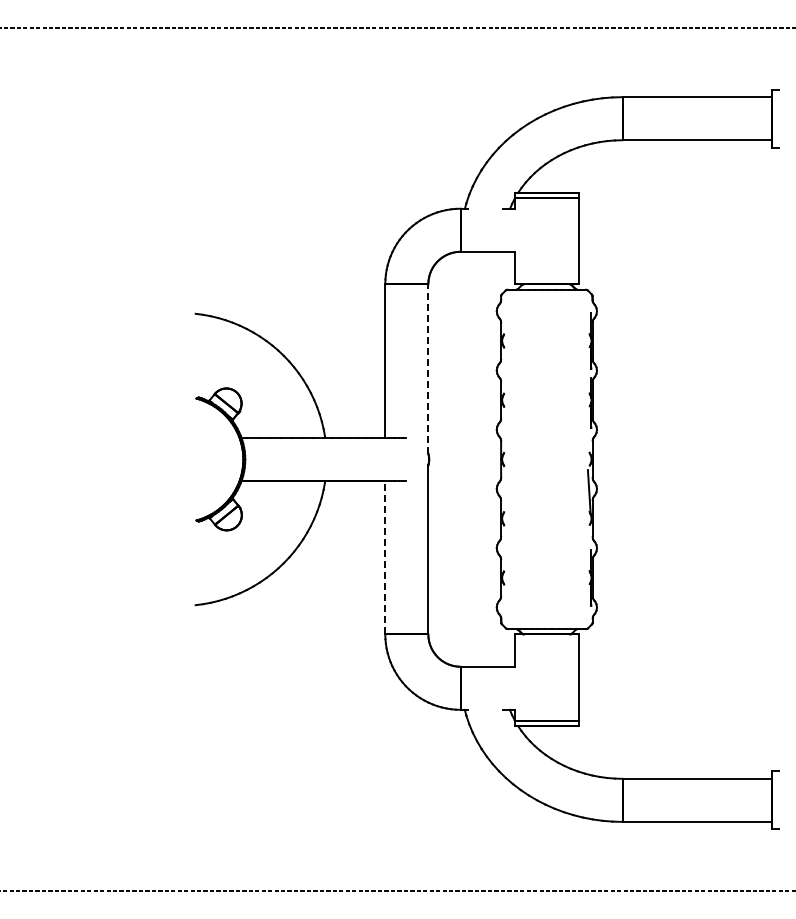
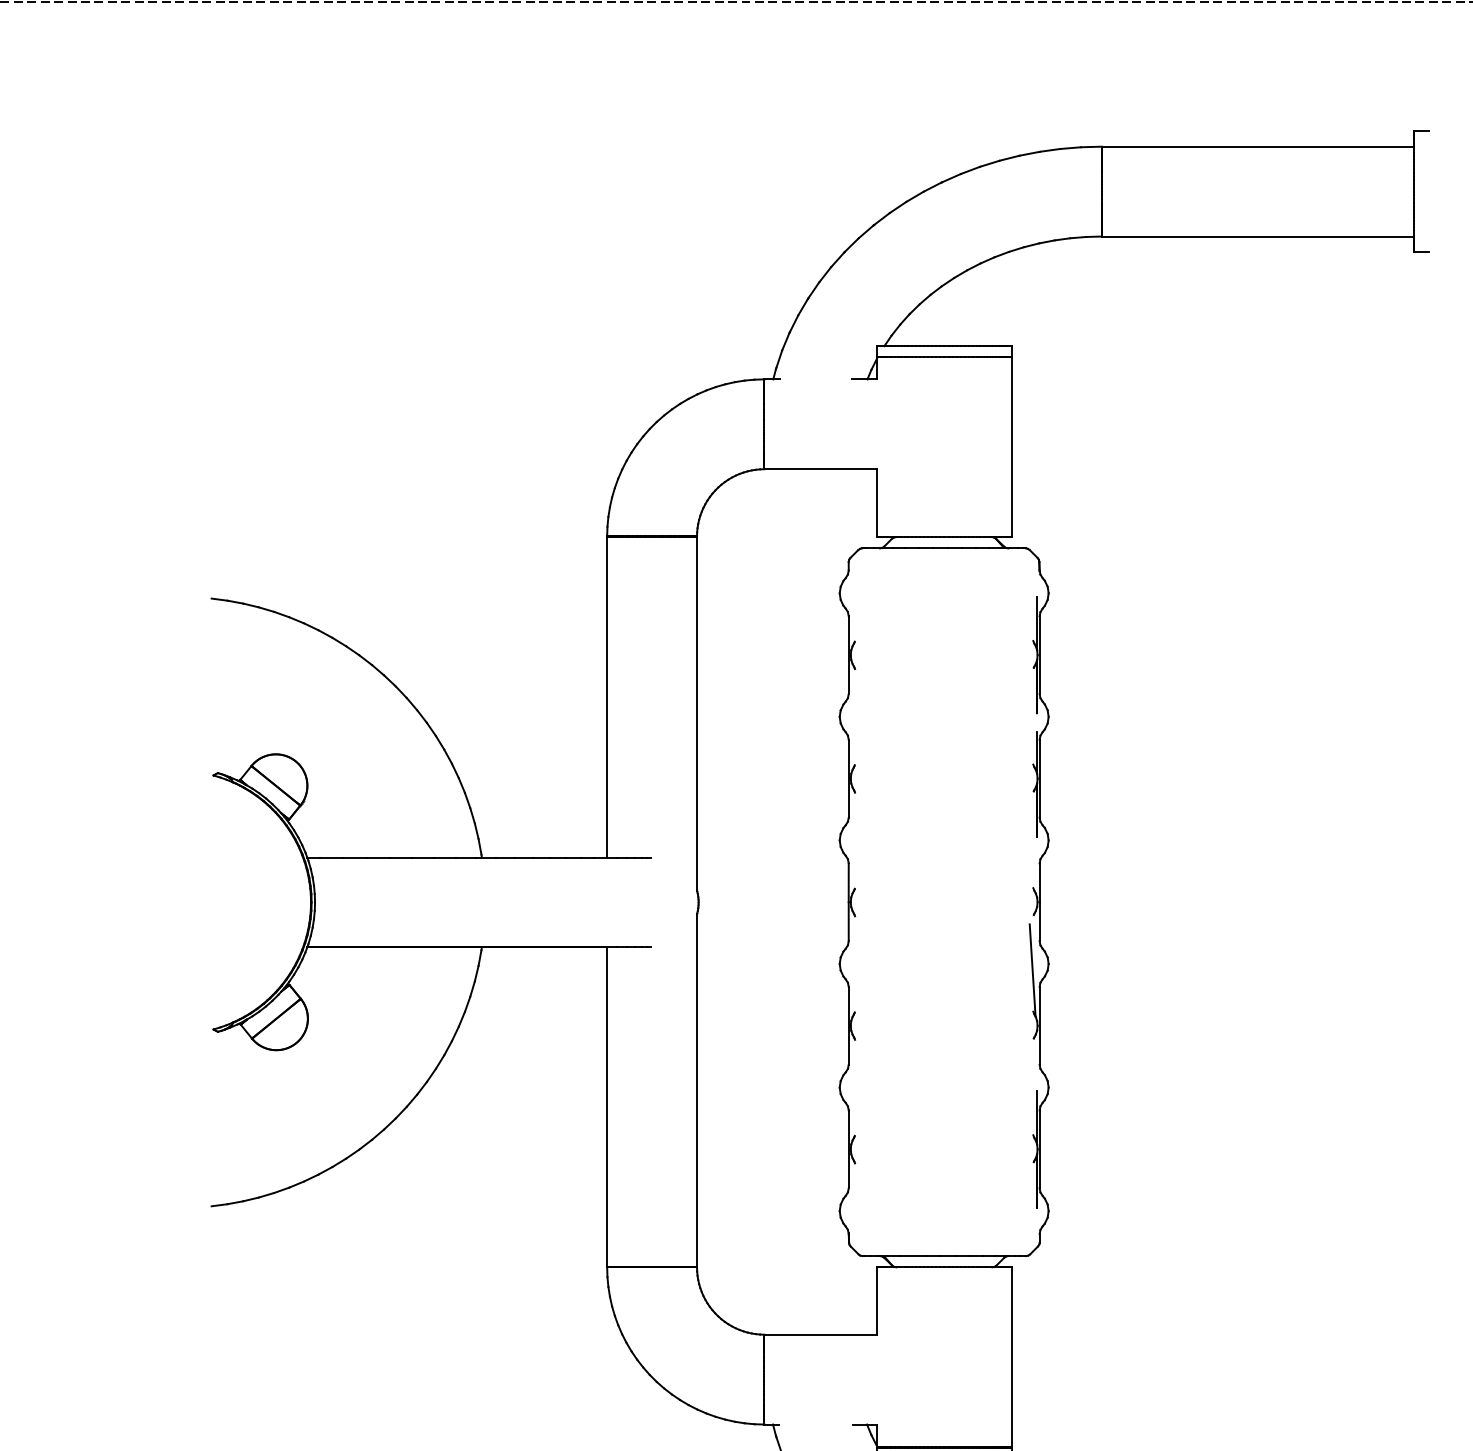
line: (428, 368) -> (697, 712), dashed -> solid
line: (385, 557) -> (607, 1106), dashed -> solid

